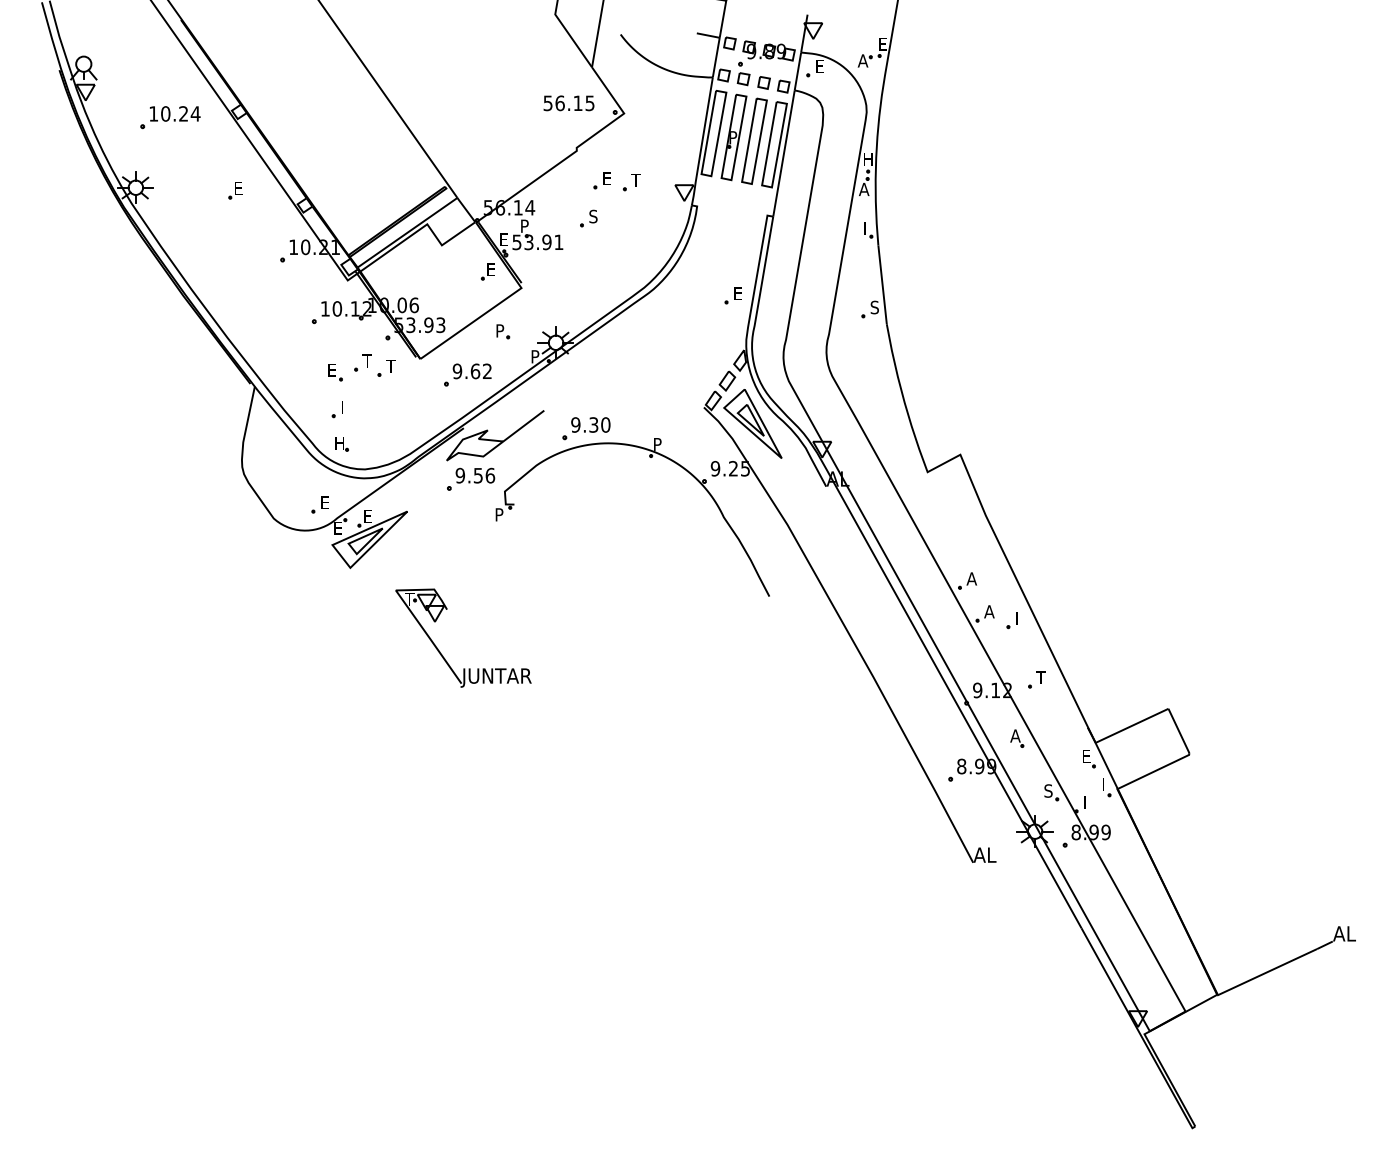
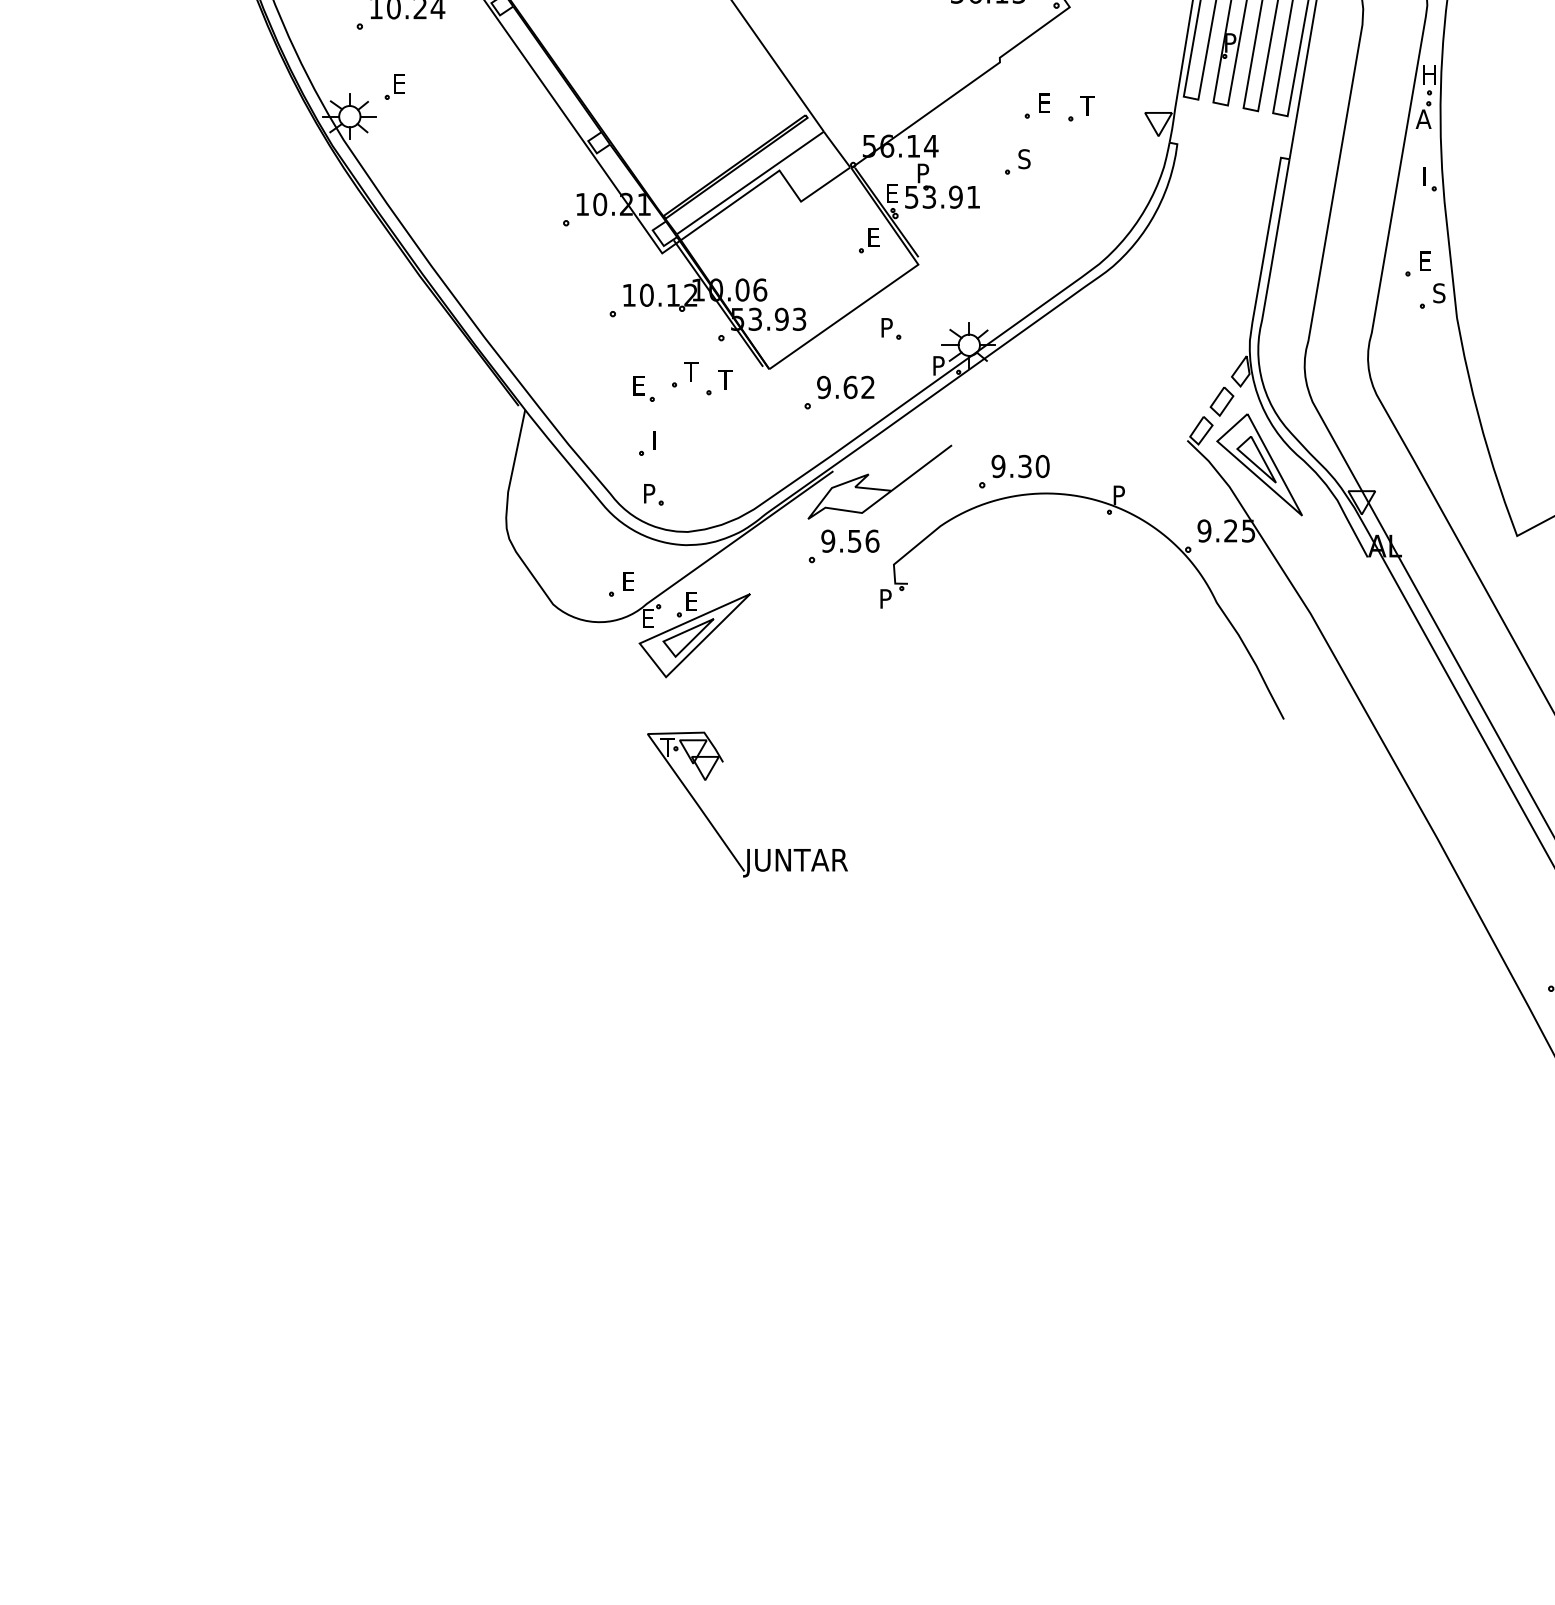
part: (235, 190) -> (394, 86), moved
part: (732, 295) -> (1416, 263), moved
text: (339, 442) -> (650, 492), H -> P
part: (440, 651) -> (713, 824), moved

